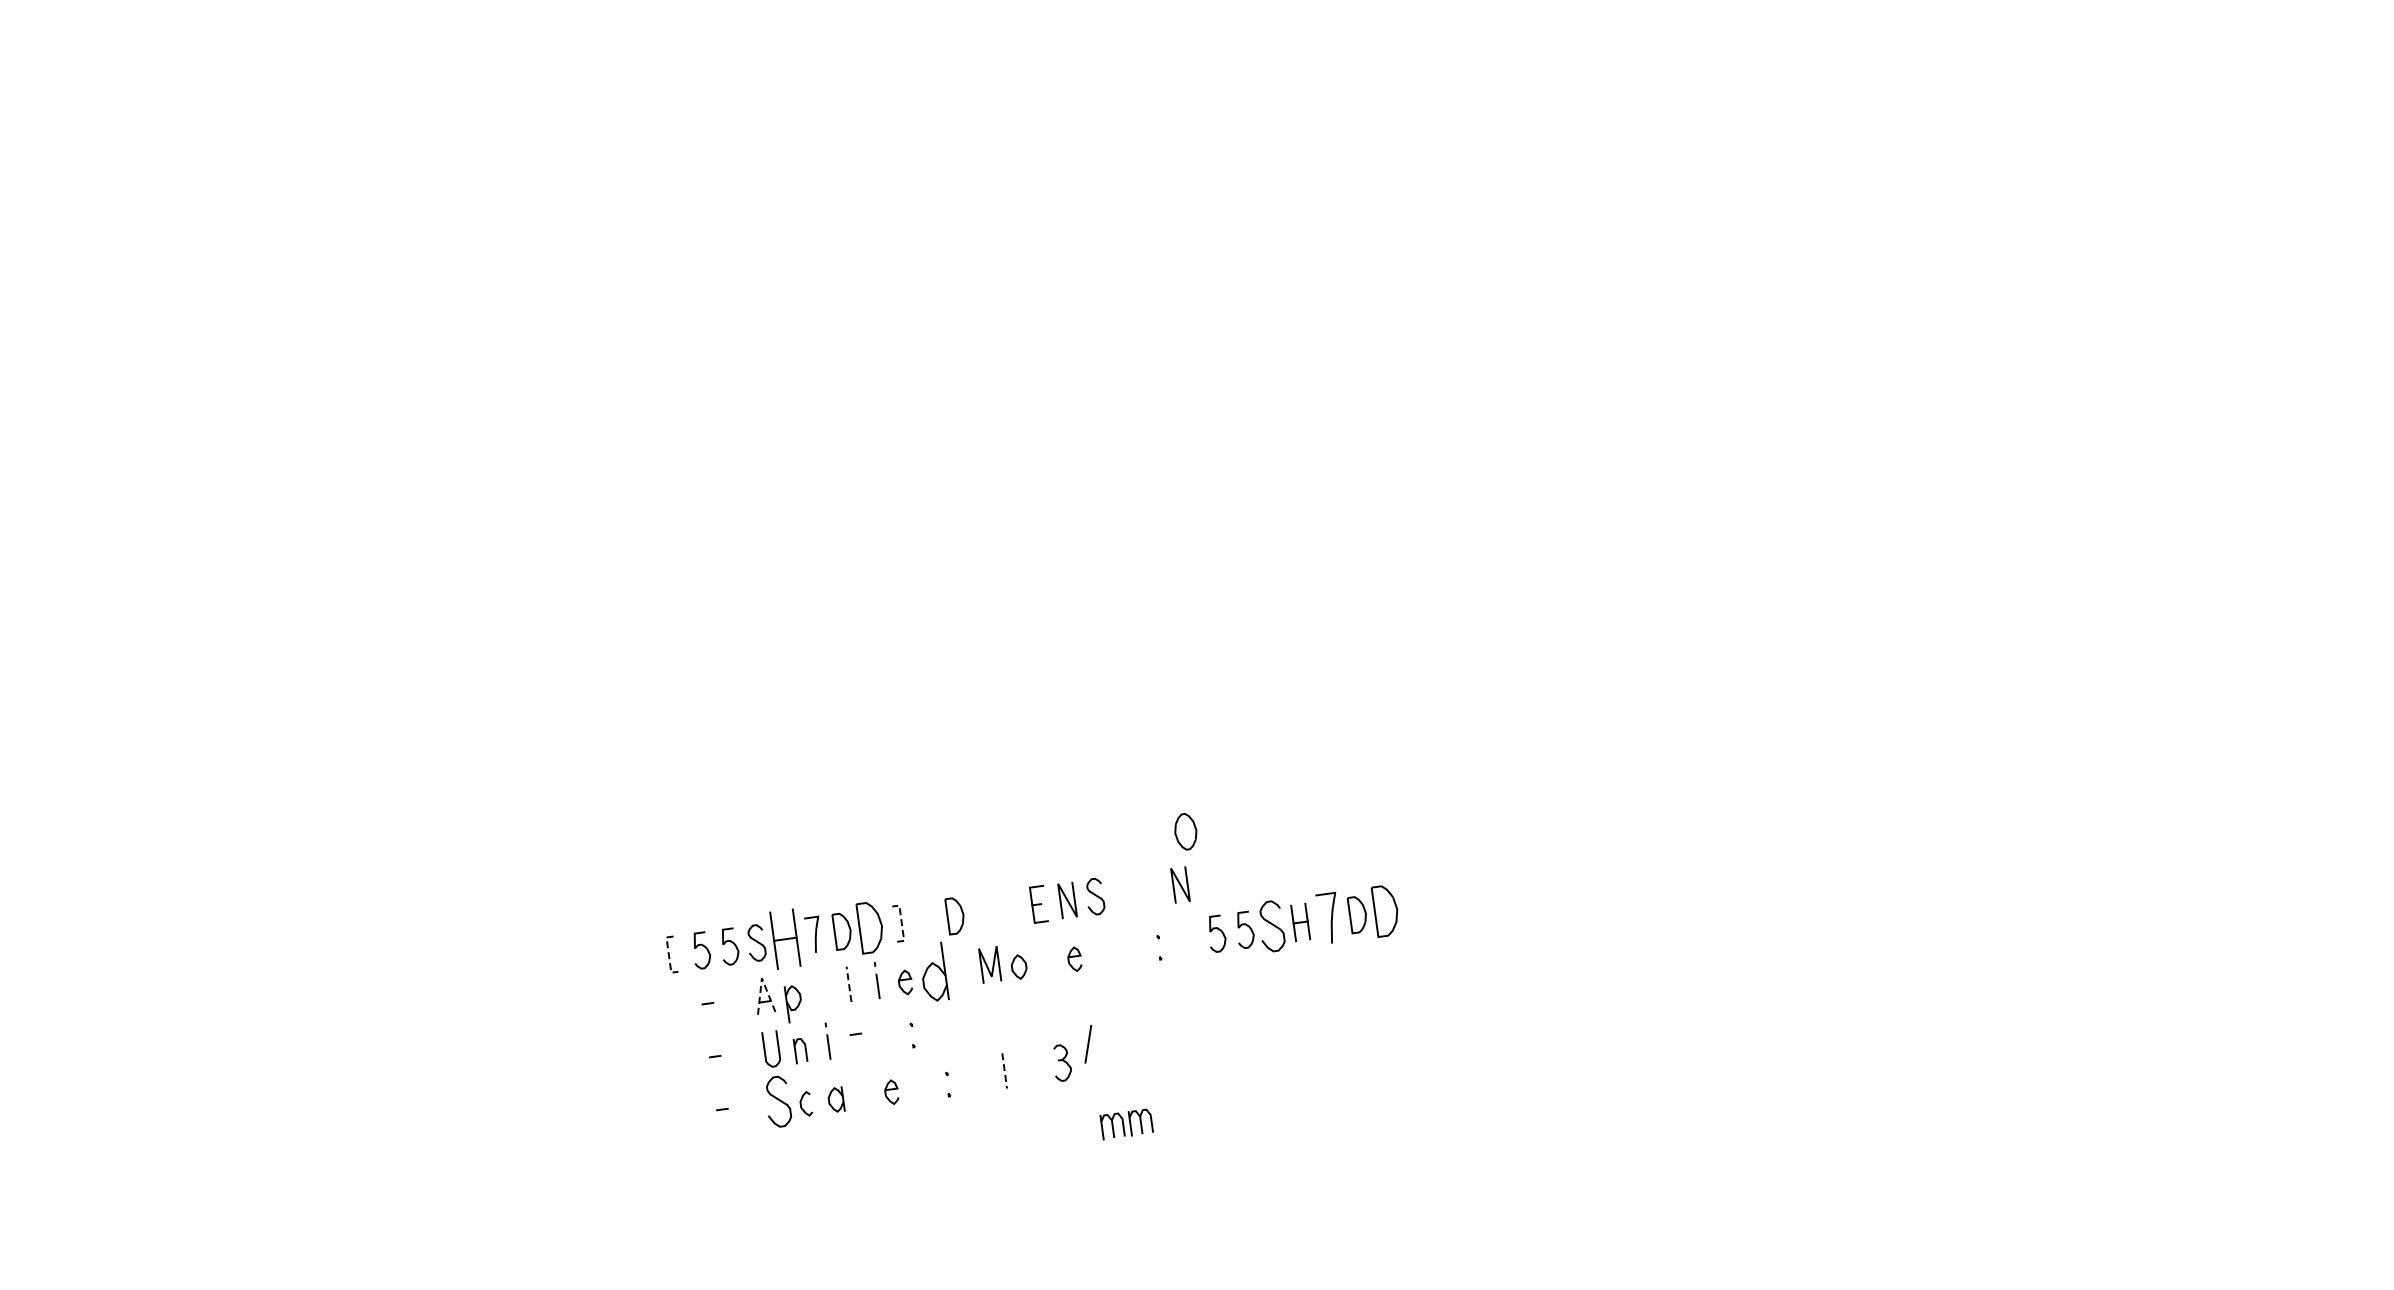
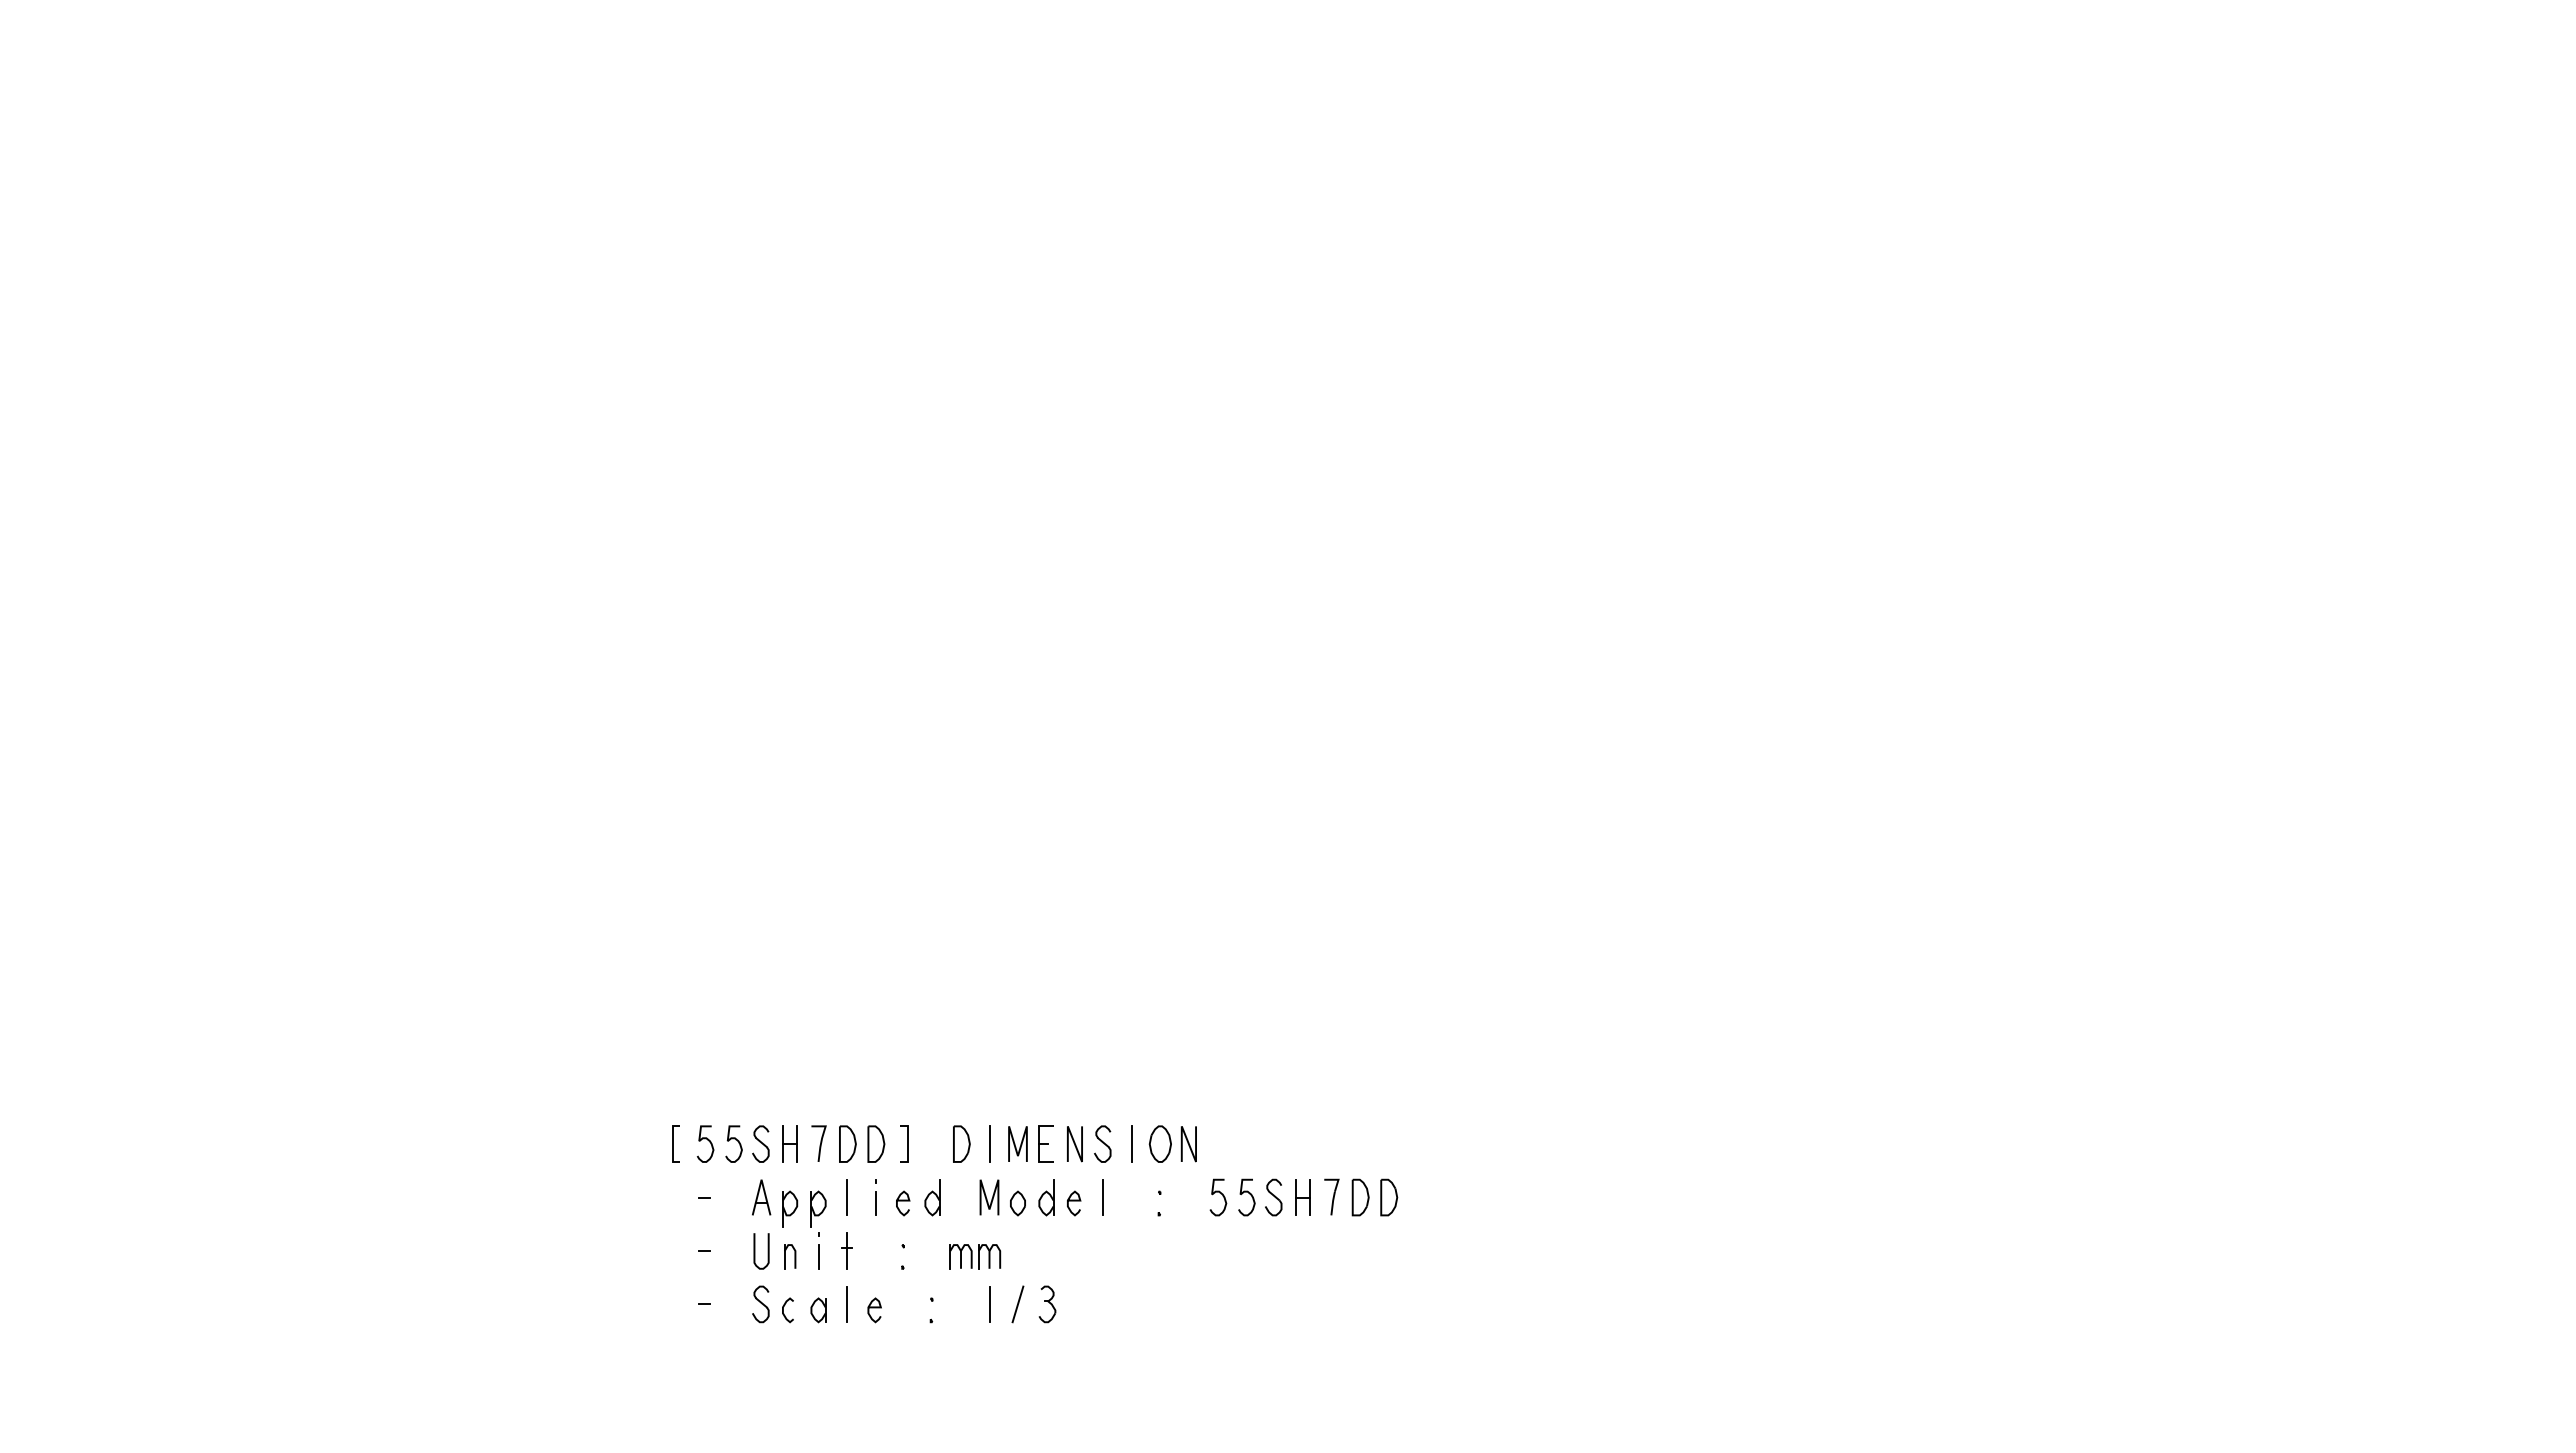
part: (1184, 831) -> (1159, 1143), moved
line: (1123, 892) -> (1131, 1143), added
line: (1008, 907) -> (1015, 1143), added
part: (1386, 910) -> (1389, 1197), size x0.71
line: (982, 911) -> (989, 1143), added
part: (1328, 917) -> (1331, 1196), size x0.71
line: (901, 923) -> (907, 1144), dashed -> solid
part: (870, 926) -> (876, 1143), size x0.71
part: (1271, 926) -> (1273, 1197), size x0.71
part: (784, 938) -> (789, 1143), size x0.62
line: (1103, 949) -> (1103, 1197), added
line: (668, 955) -> (672, 1144), dashed -> solid
part: (1046, 957) -> (1046, 1197), added
part: (933, 972) -> (932, 1197), size x0.62
line: (761, 978) -> (761, 1179), dashed -> solid
line: (849, 984) -> (847, 1197), dashed -> solid
part: (822, 999) -> (818, 1208), added
line: (856, 1036) -> (847, 1250), added
line: (1087, 1044) -> (1017, 1304), moved
line: (1004, 1070) -> (989, 1304), dashed -> solid
line: (864, 1090) -> (847, 1304), added
part: (777, 1102) -> (760, 1304), size x0.71
part: (1127, 1123) -> (975, 1256), moved

